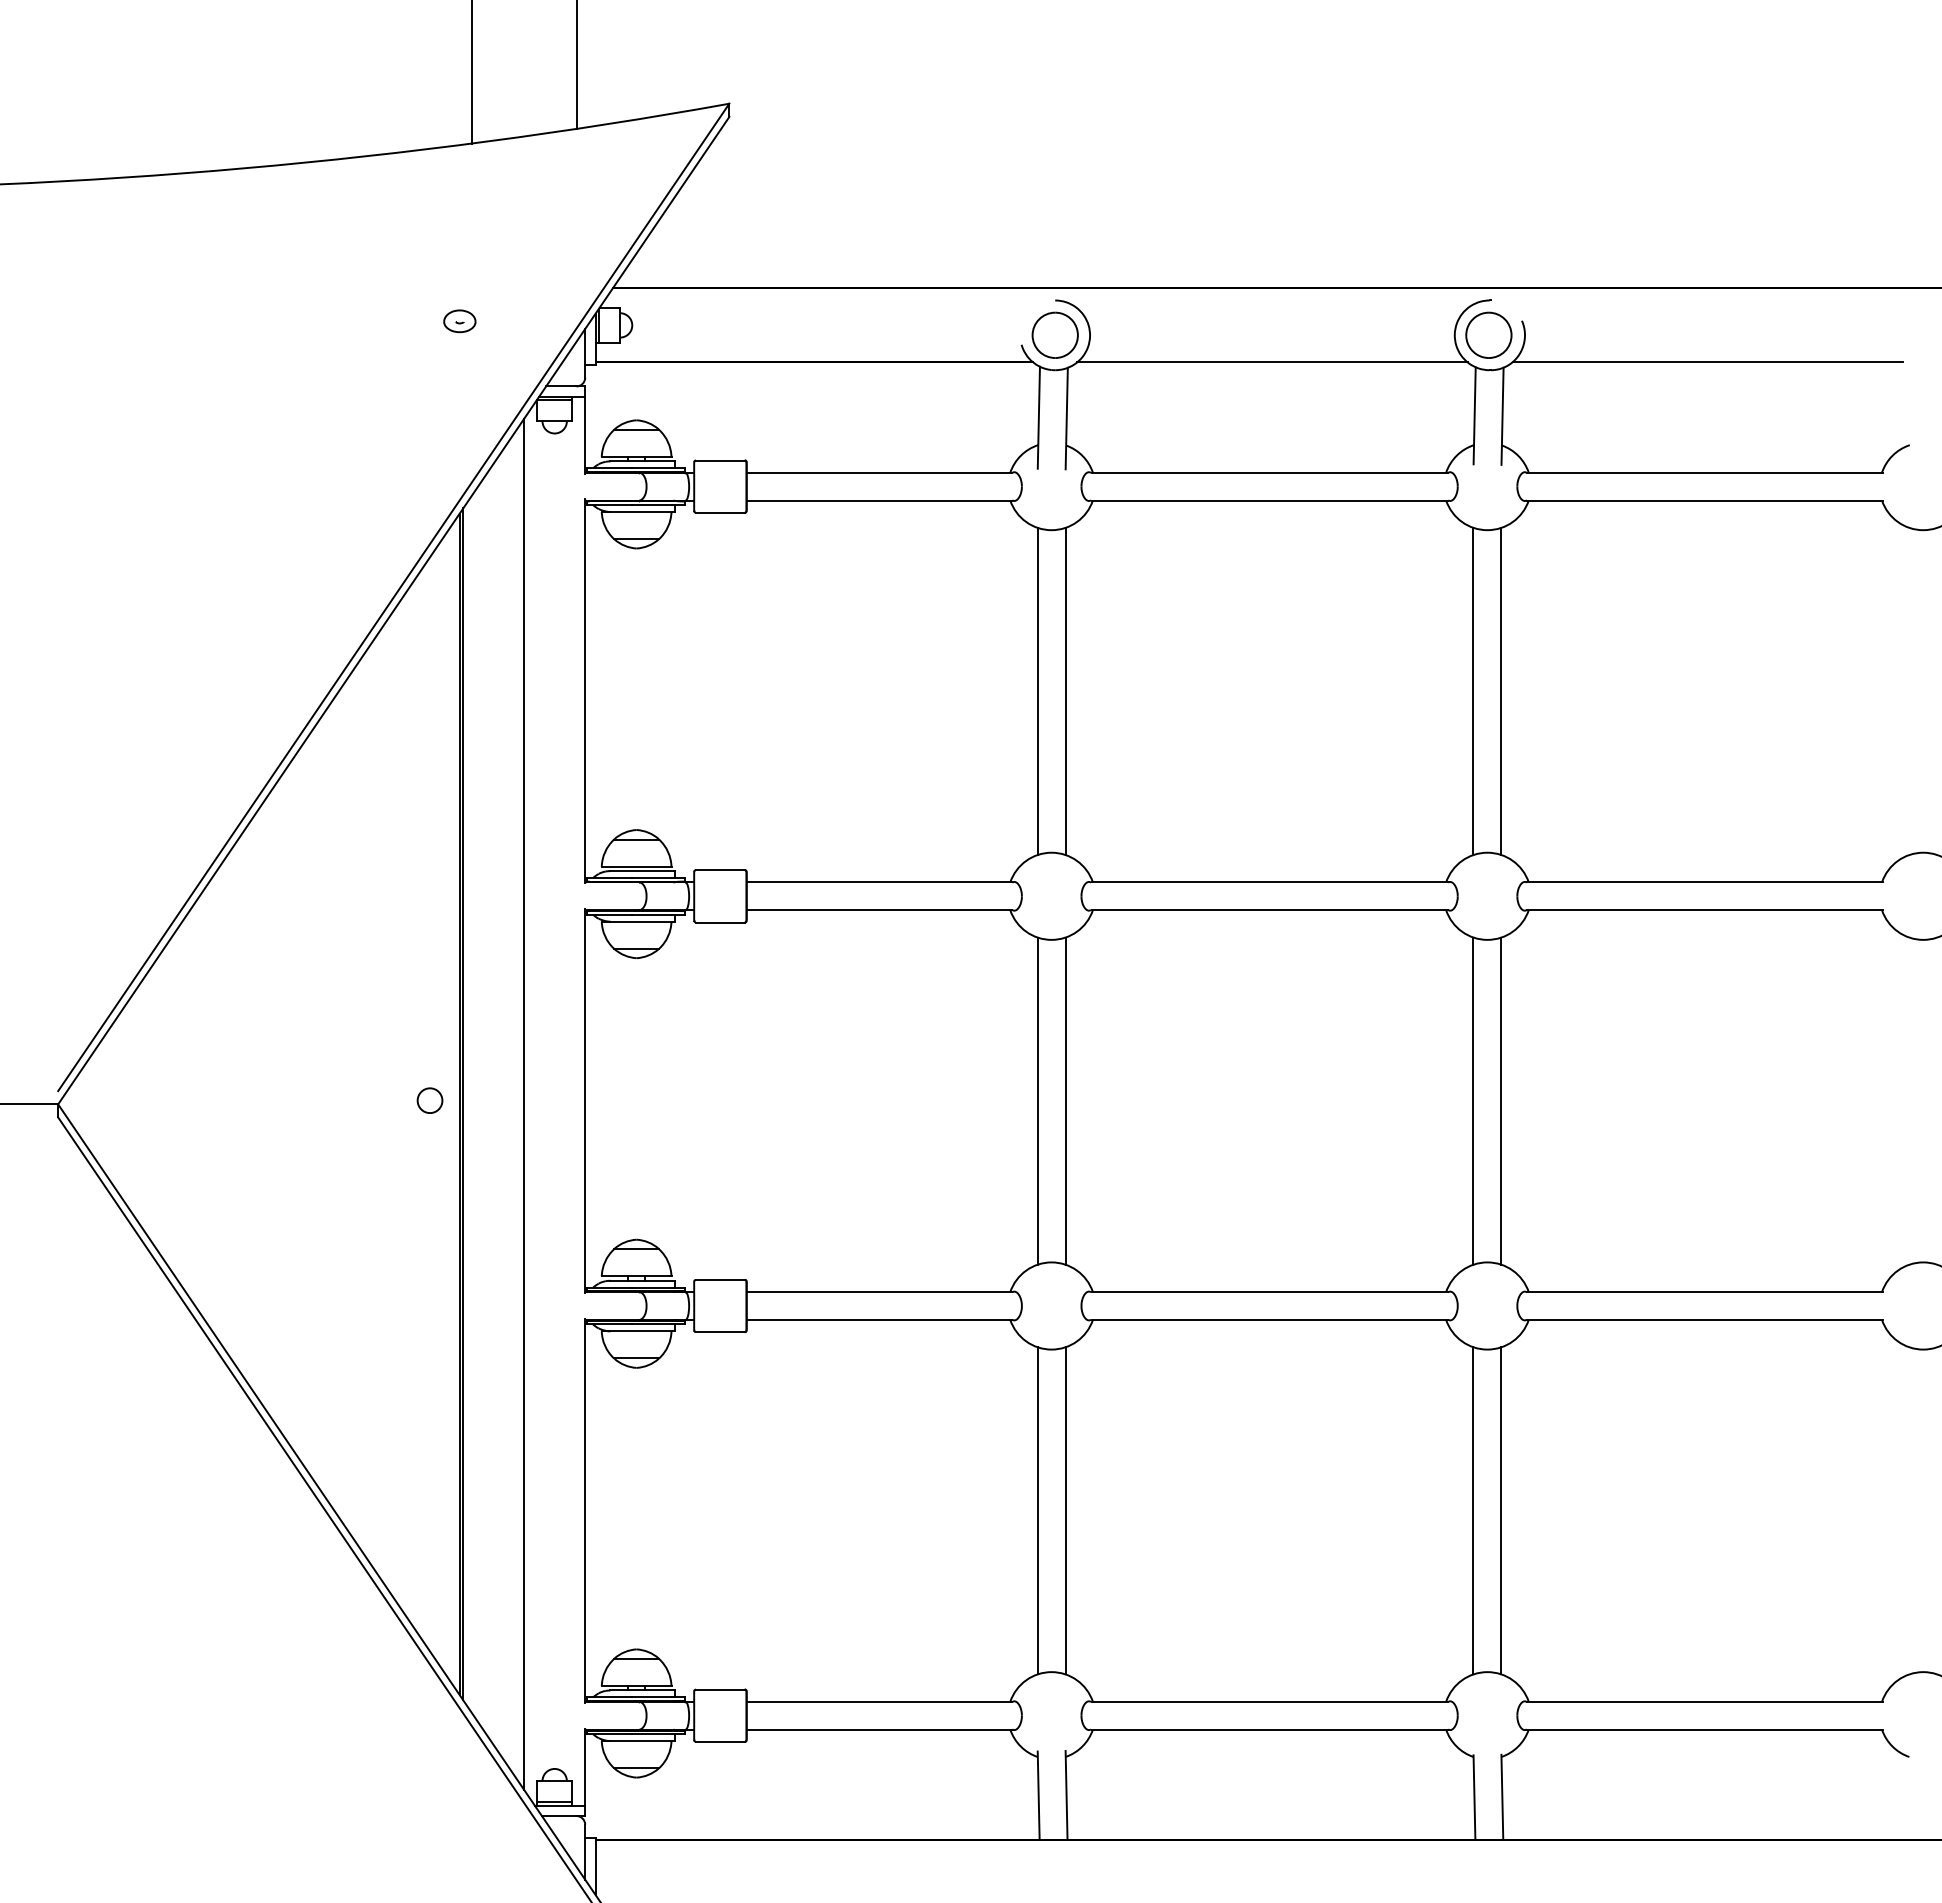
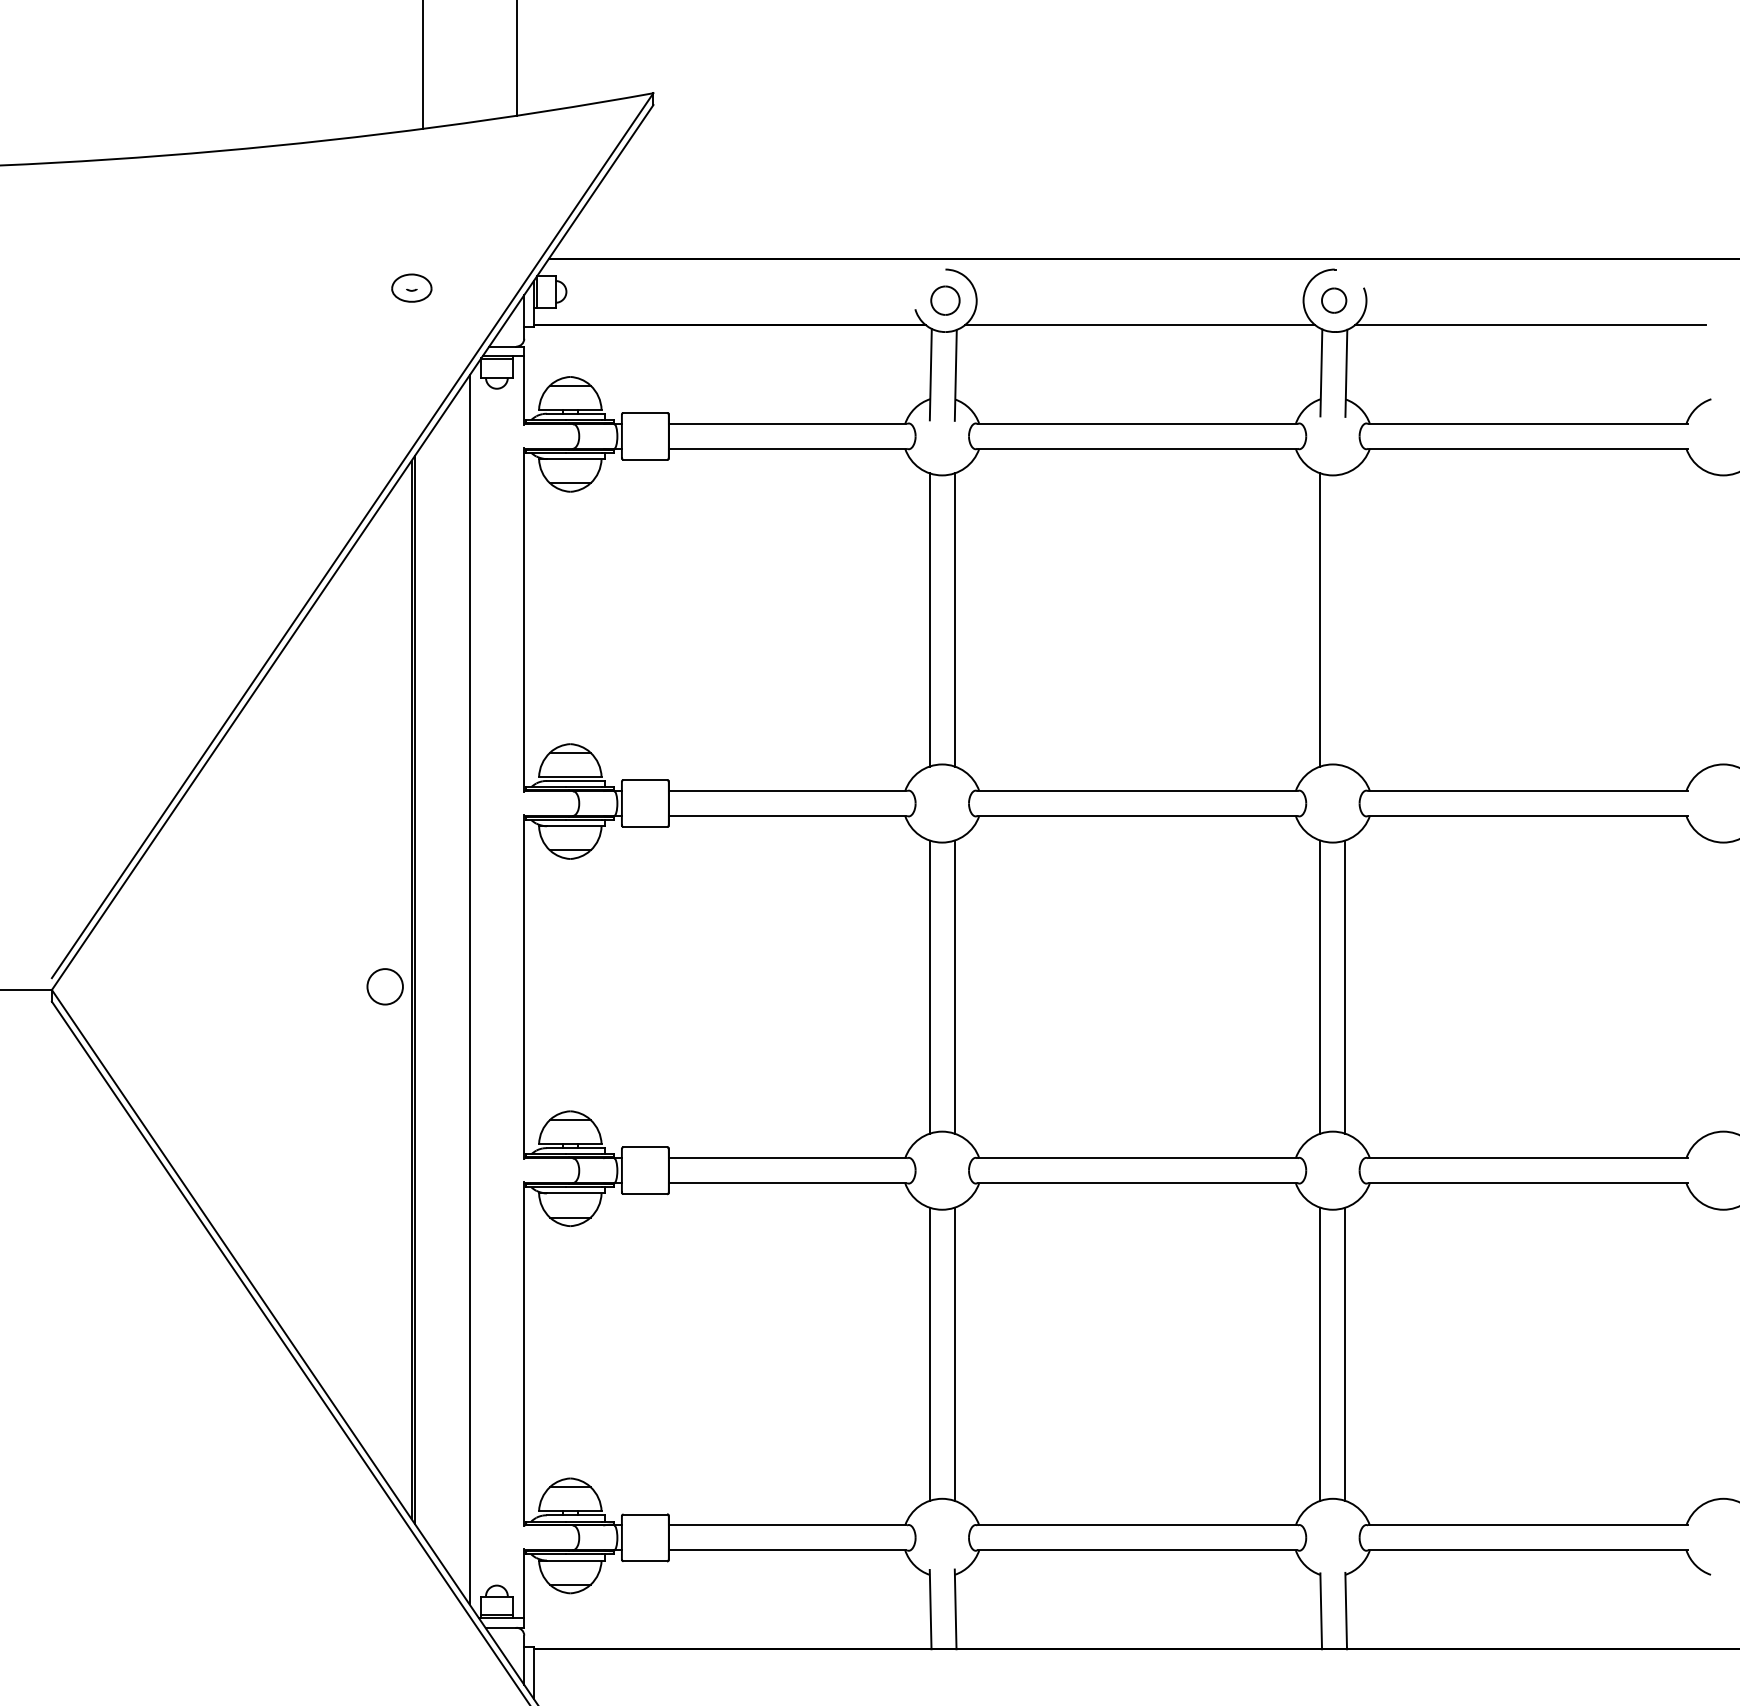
part: (459, 321) -> (411, 288), size x1.4
part: (1054, 334) -> (944, 300), size x0.7
part: (1488, 334) -> (1333, 300), size x0.6
line: (1501, 691) -> (1345, 619), removed
circle: (429, 1100) -> (384, 986), size x1.6

